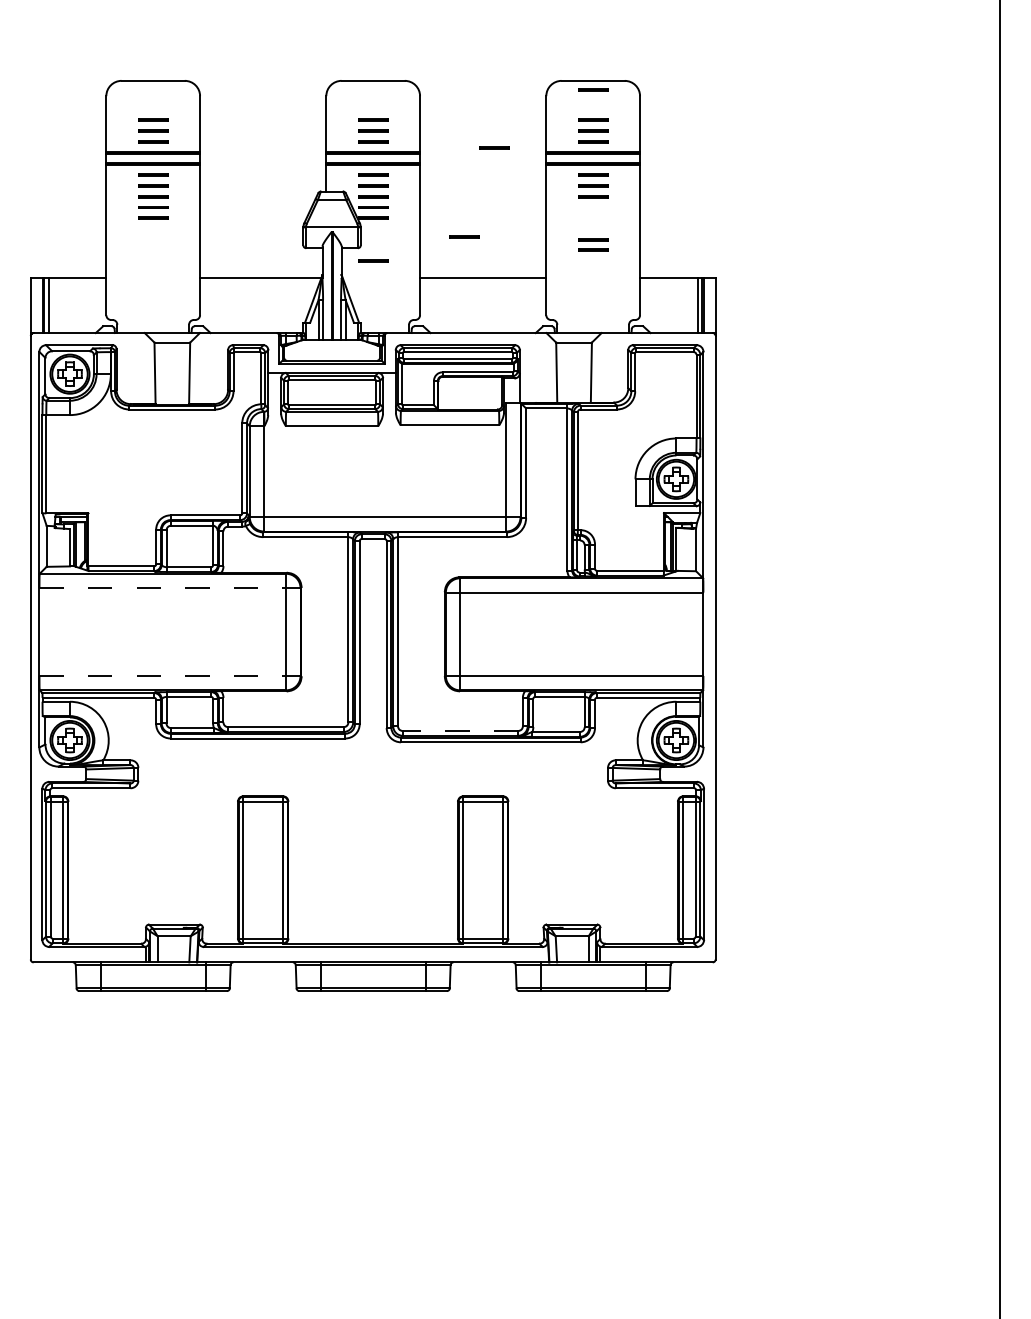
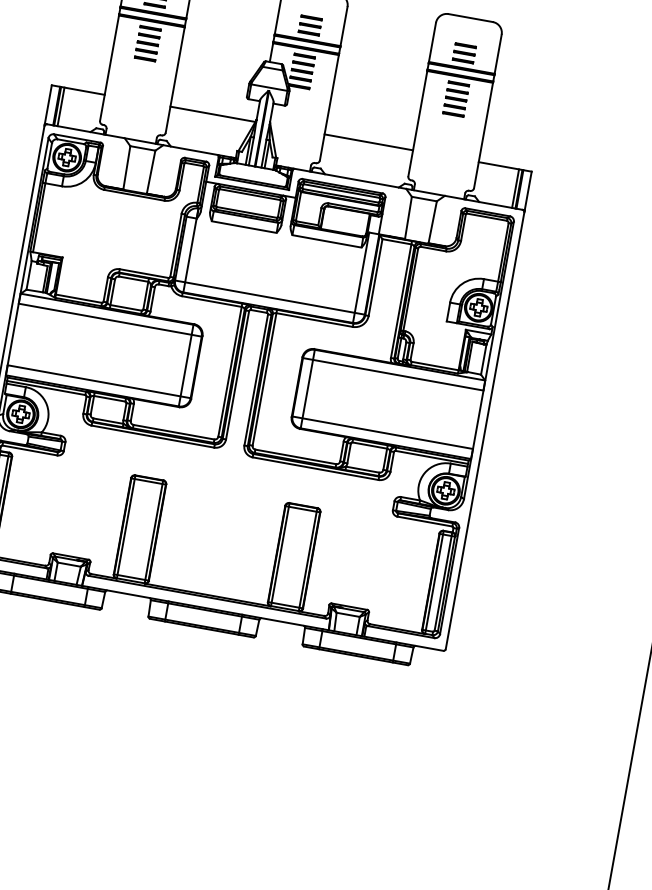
line: (593, 89) -> (469, 24), removed
line: (494, 147) -> (393, 52), removed
line: (464, 236) -> (360, 110), removed
part: (593, 244) -> (454, 110), moved
line: (373, 260) -> (294, 116), removed
line: (170, 588) -> (110, 320), dashed -> solid
line: (170, 675) -> (99, 381), dashed -> solid
line: (460, 730) -> (295, 456), dashed -> solid

